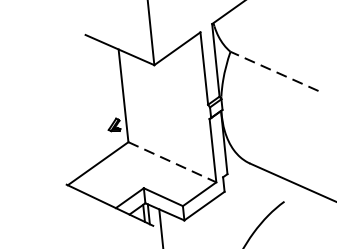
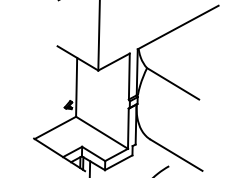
line: (273, 70) -> (172, 83), dashed -> solid
line: (173, 161) -> (102, 132), dashed -> solid

